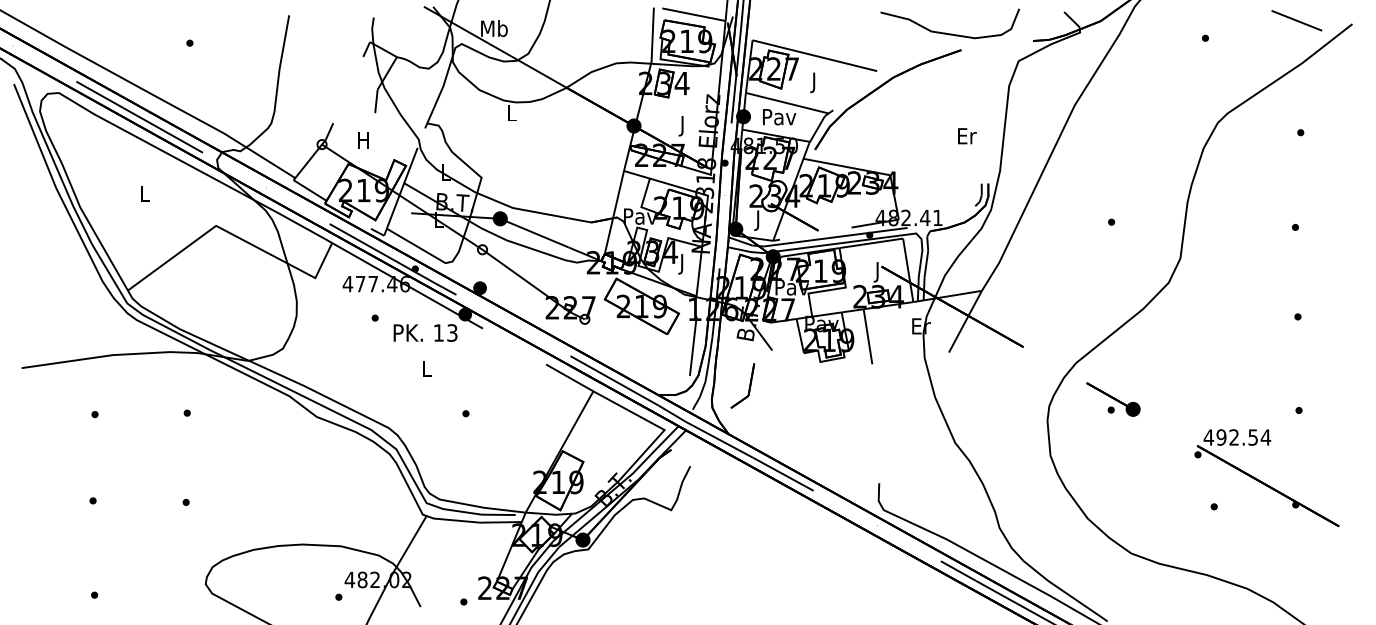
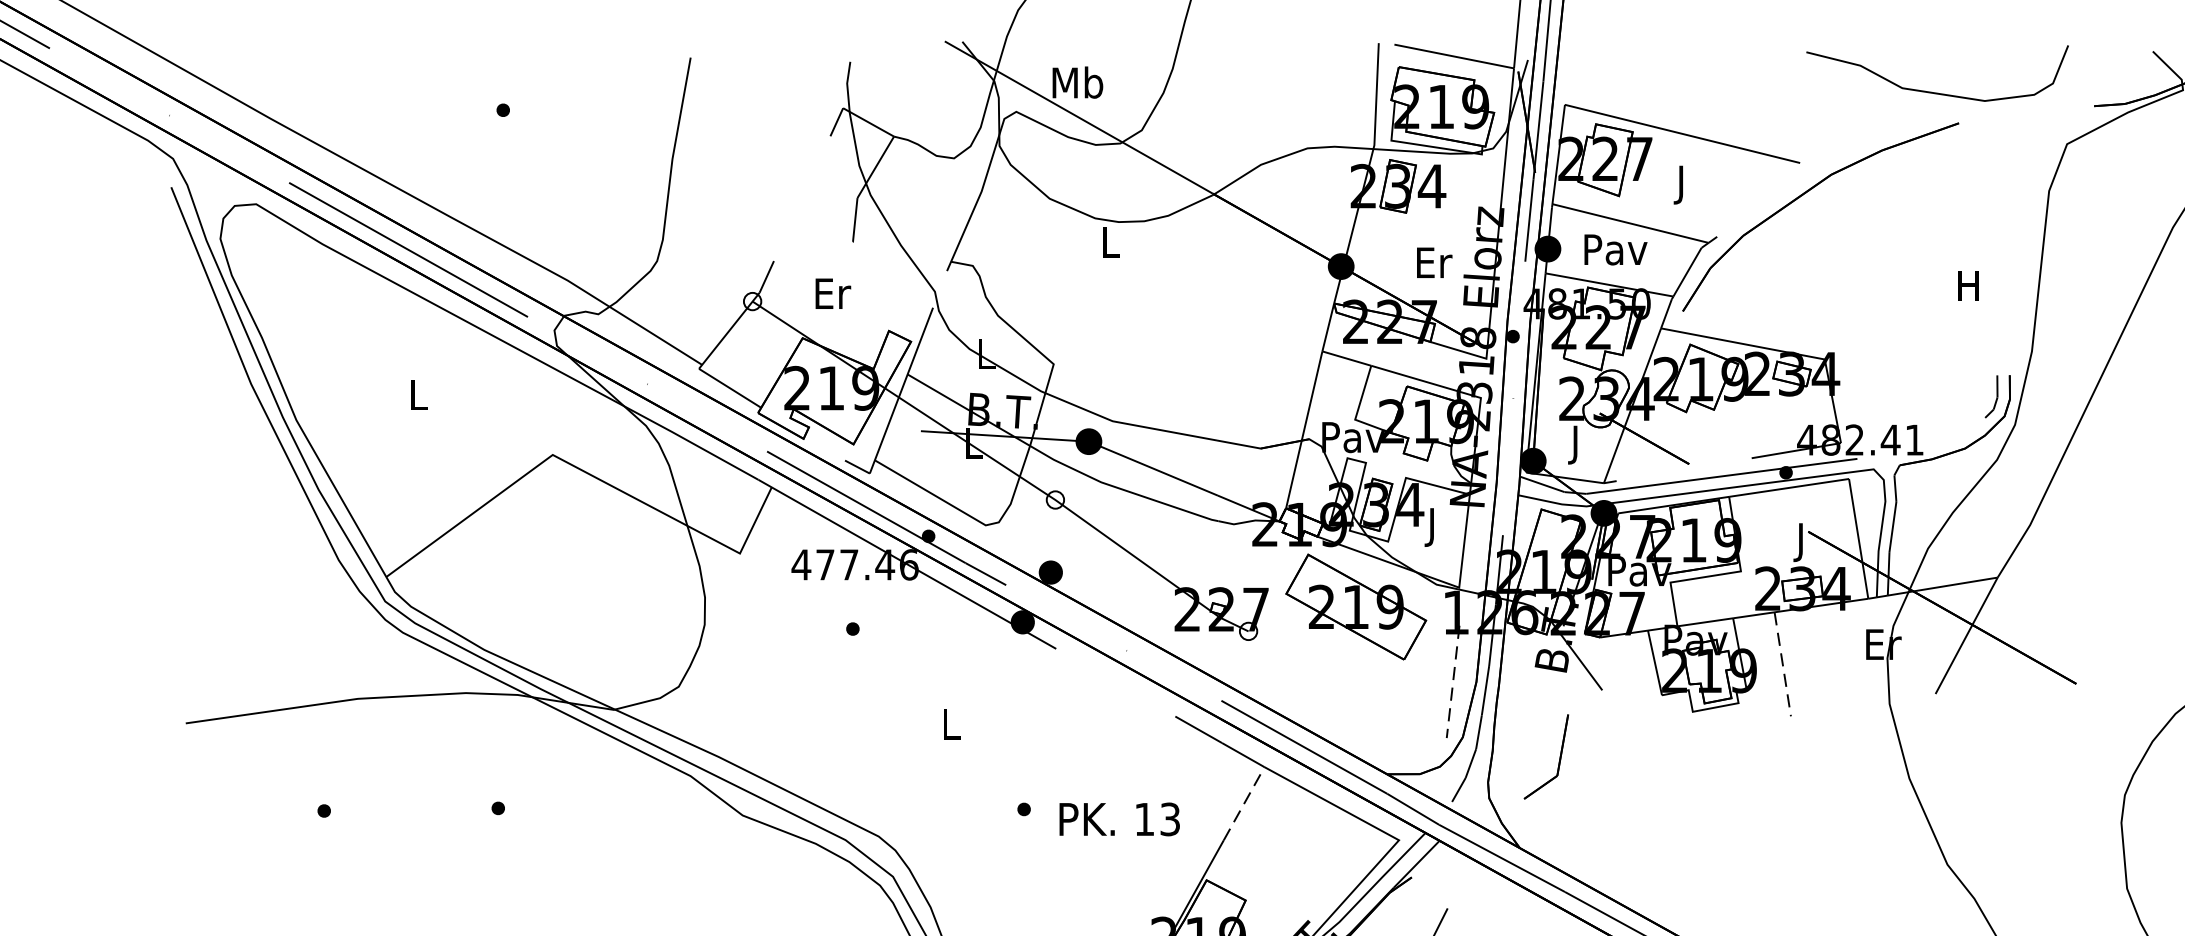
text: (683, 126) -> (1434, 267), J -> Er
text: (967, 136) -> (1970, 286), Er -> H
text: (364, 140) -> (832, 293), H -> Er
text: (425, 332) -> (1119, 818), moved
line: (868, 336) -> (1783, 663), solid -> dashed
line: (693, 346) -> (1453, 682), solid -> dashed
line: (582, 410) -> (1244, 803), solid -> dashed

